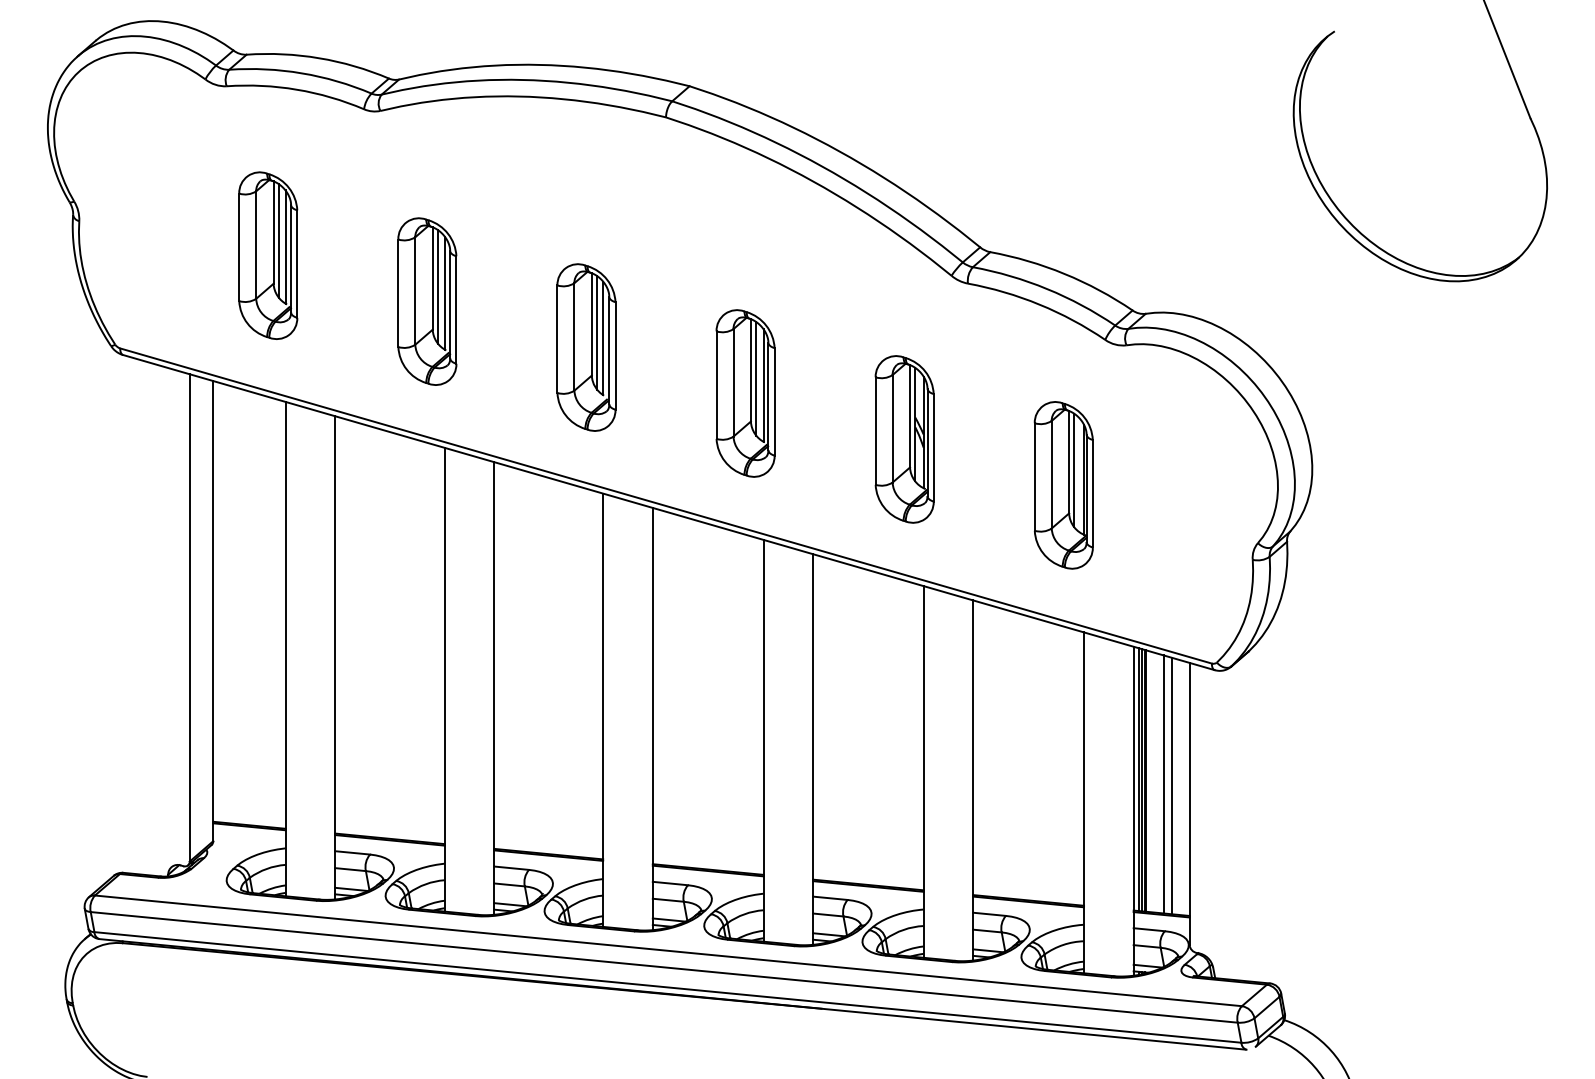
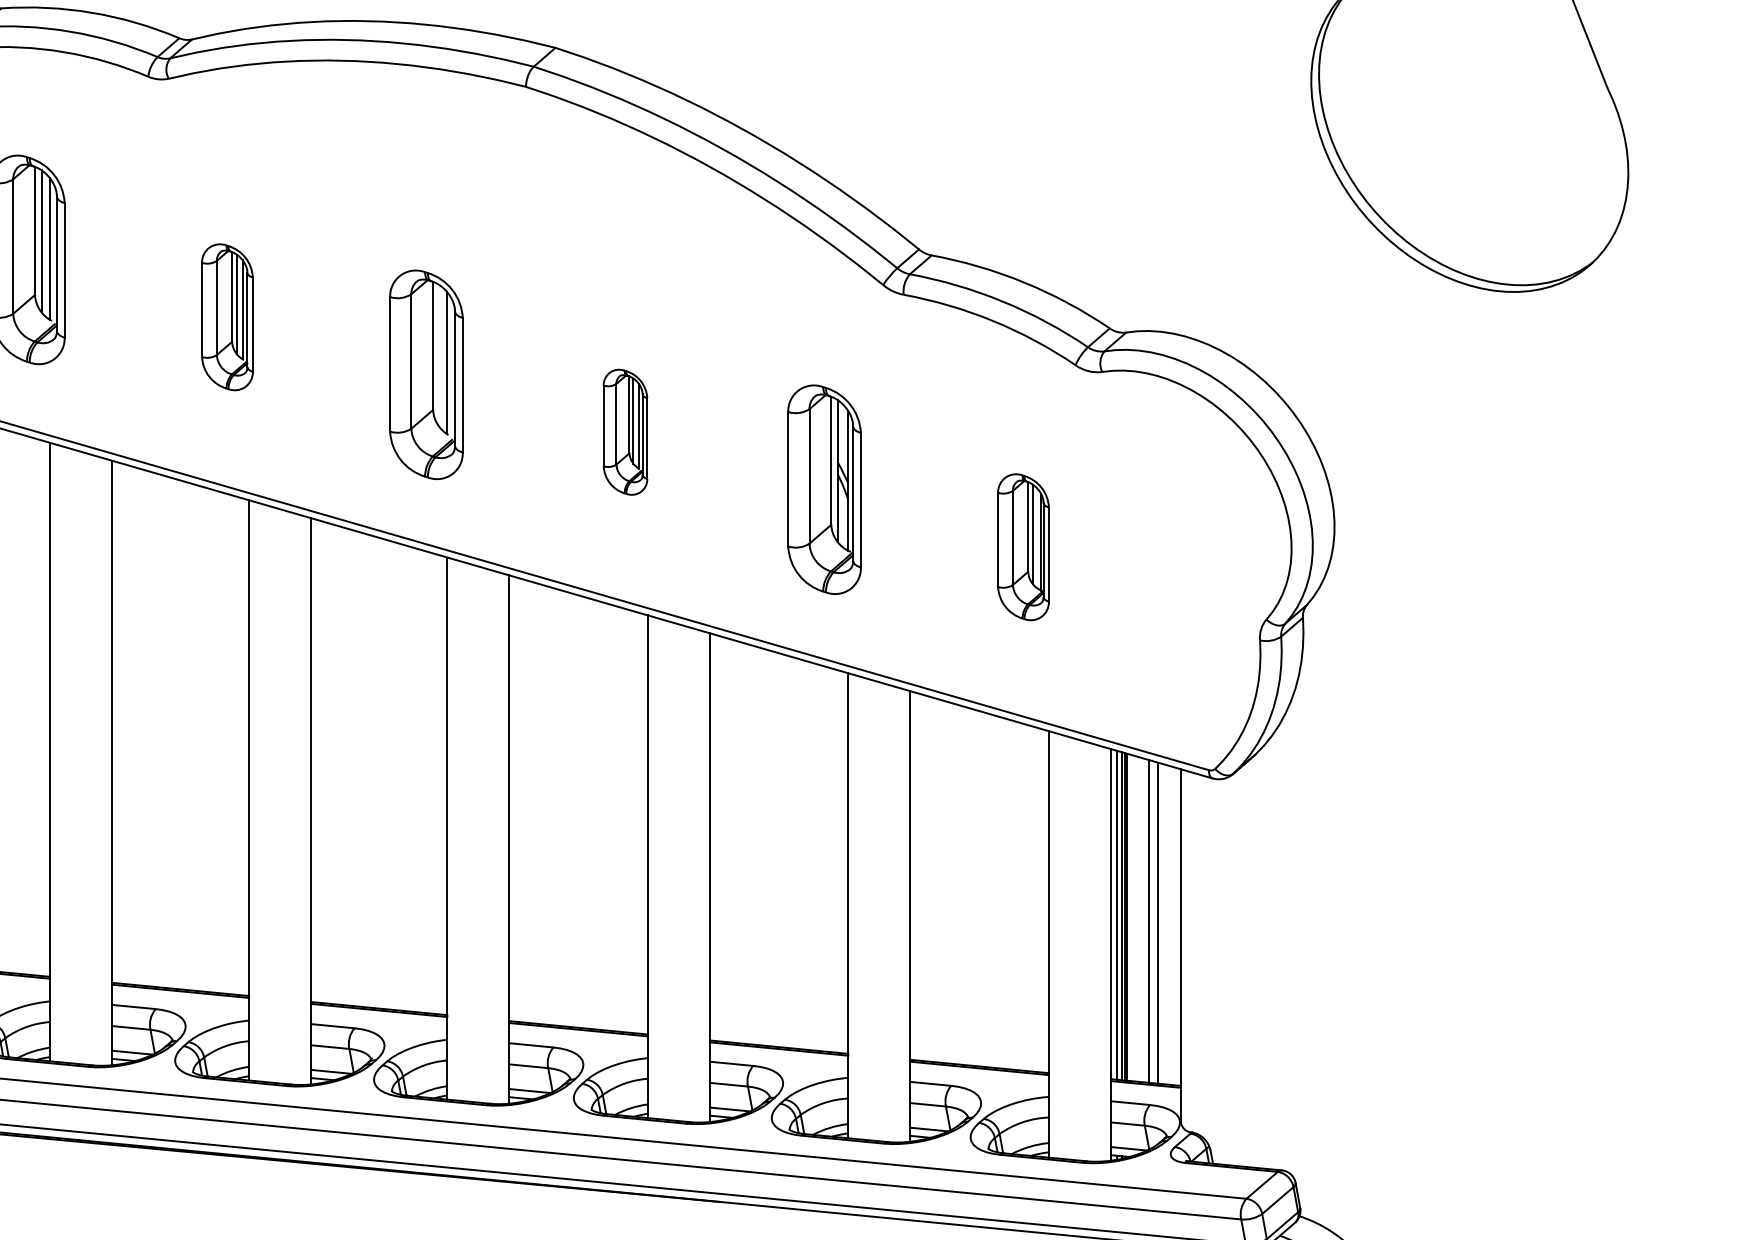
part: (427, 301) -> (227, 317), size x0.7
line: (597, 332) -> (440, 355), removed
part: (745, 393) -> (625, 432), size x0.6
part: (1063, 485) -> (1023, 547), size x0.7

